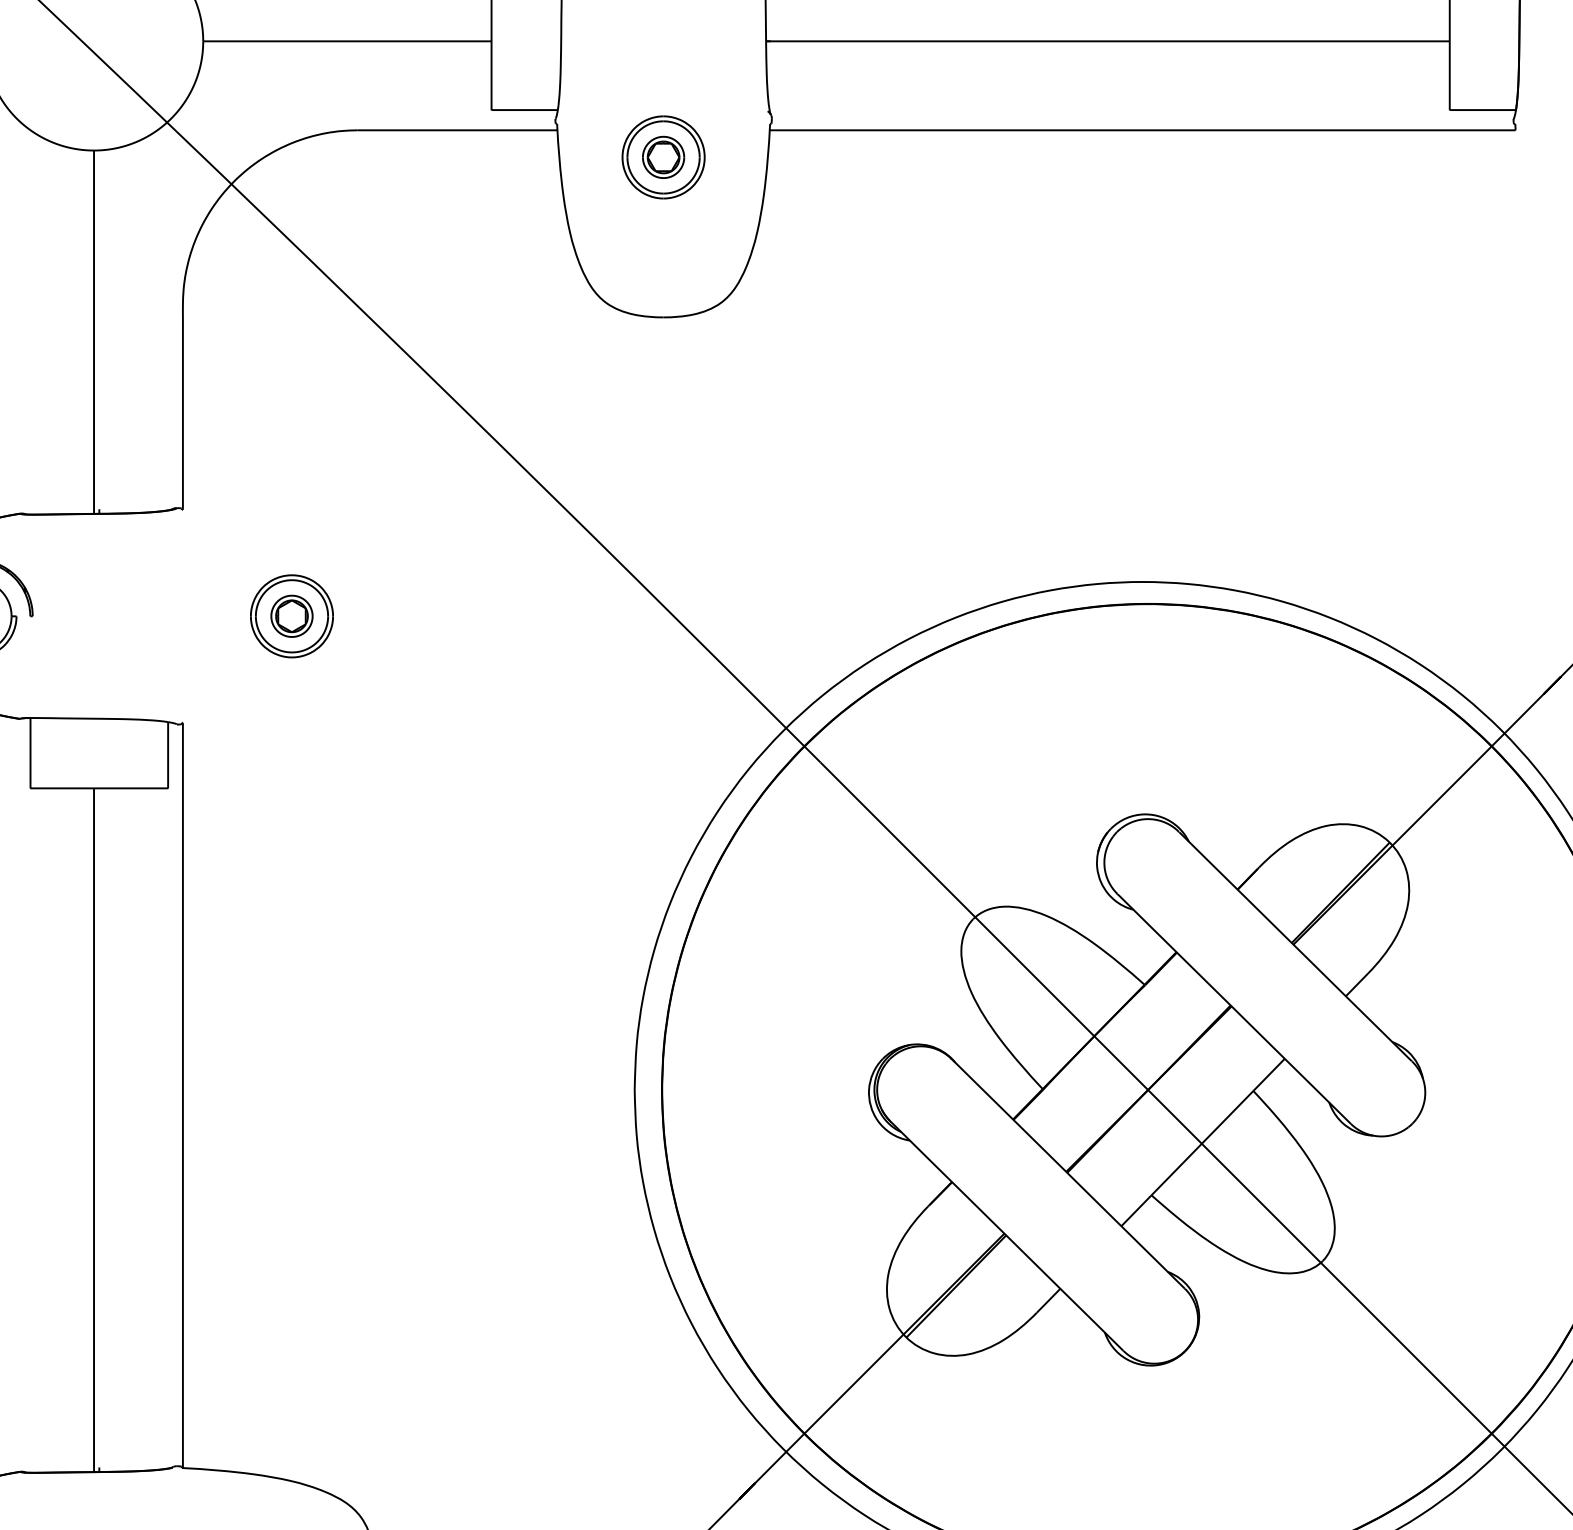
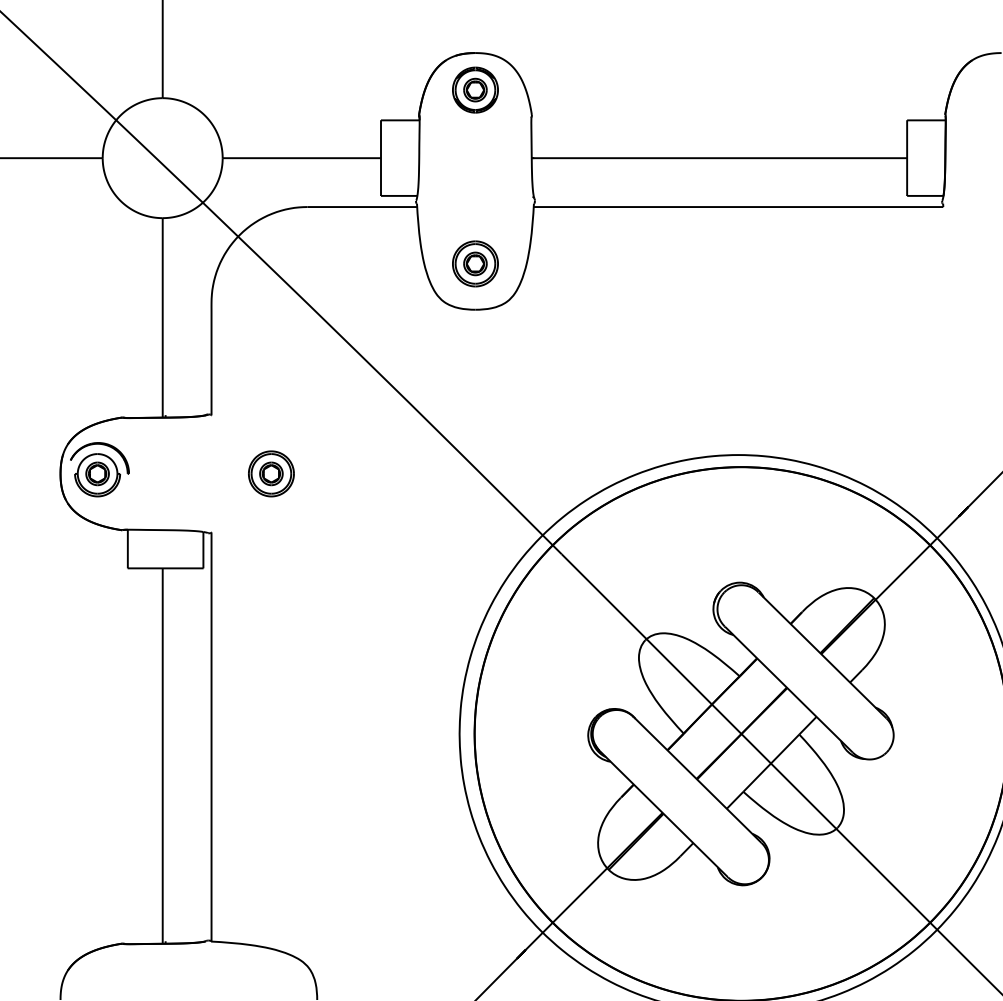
part: (663, 156) -> (475, 263), moved

